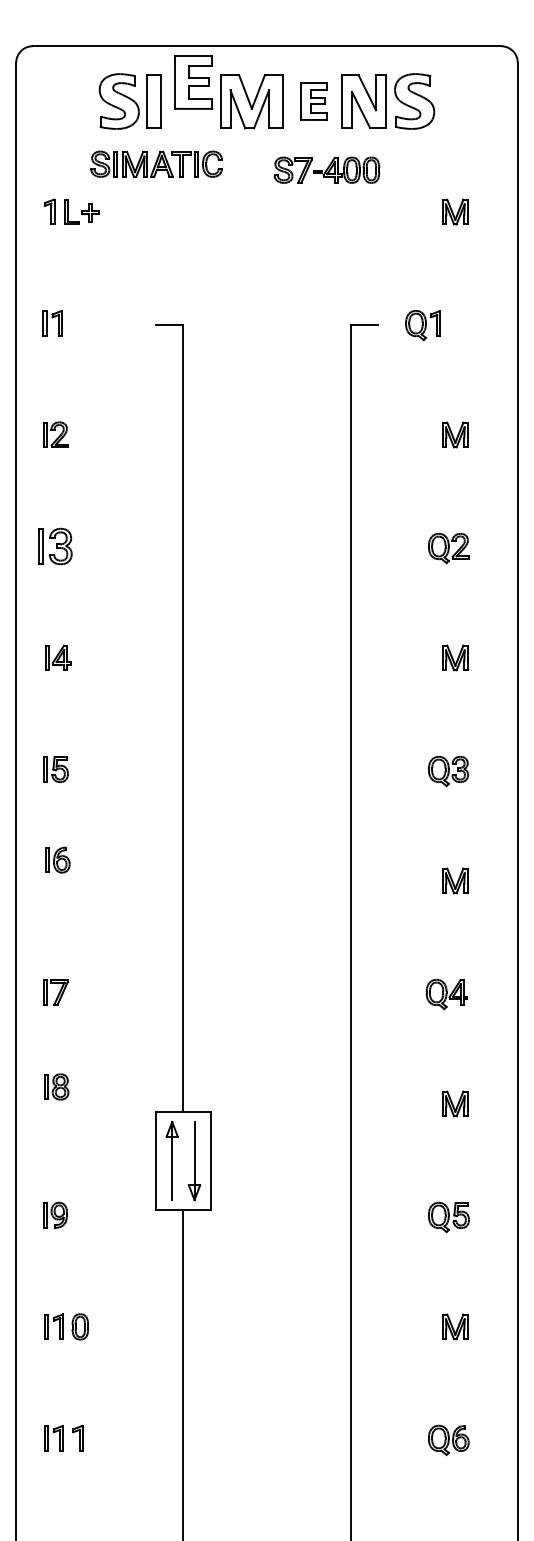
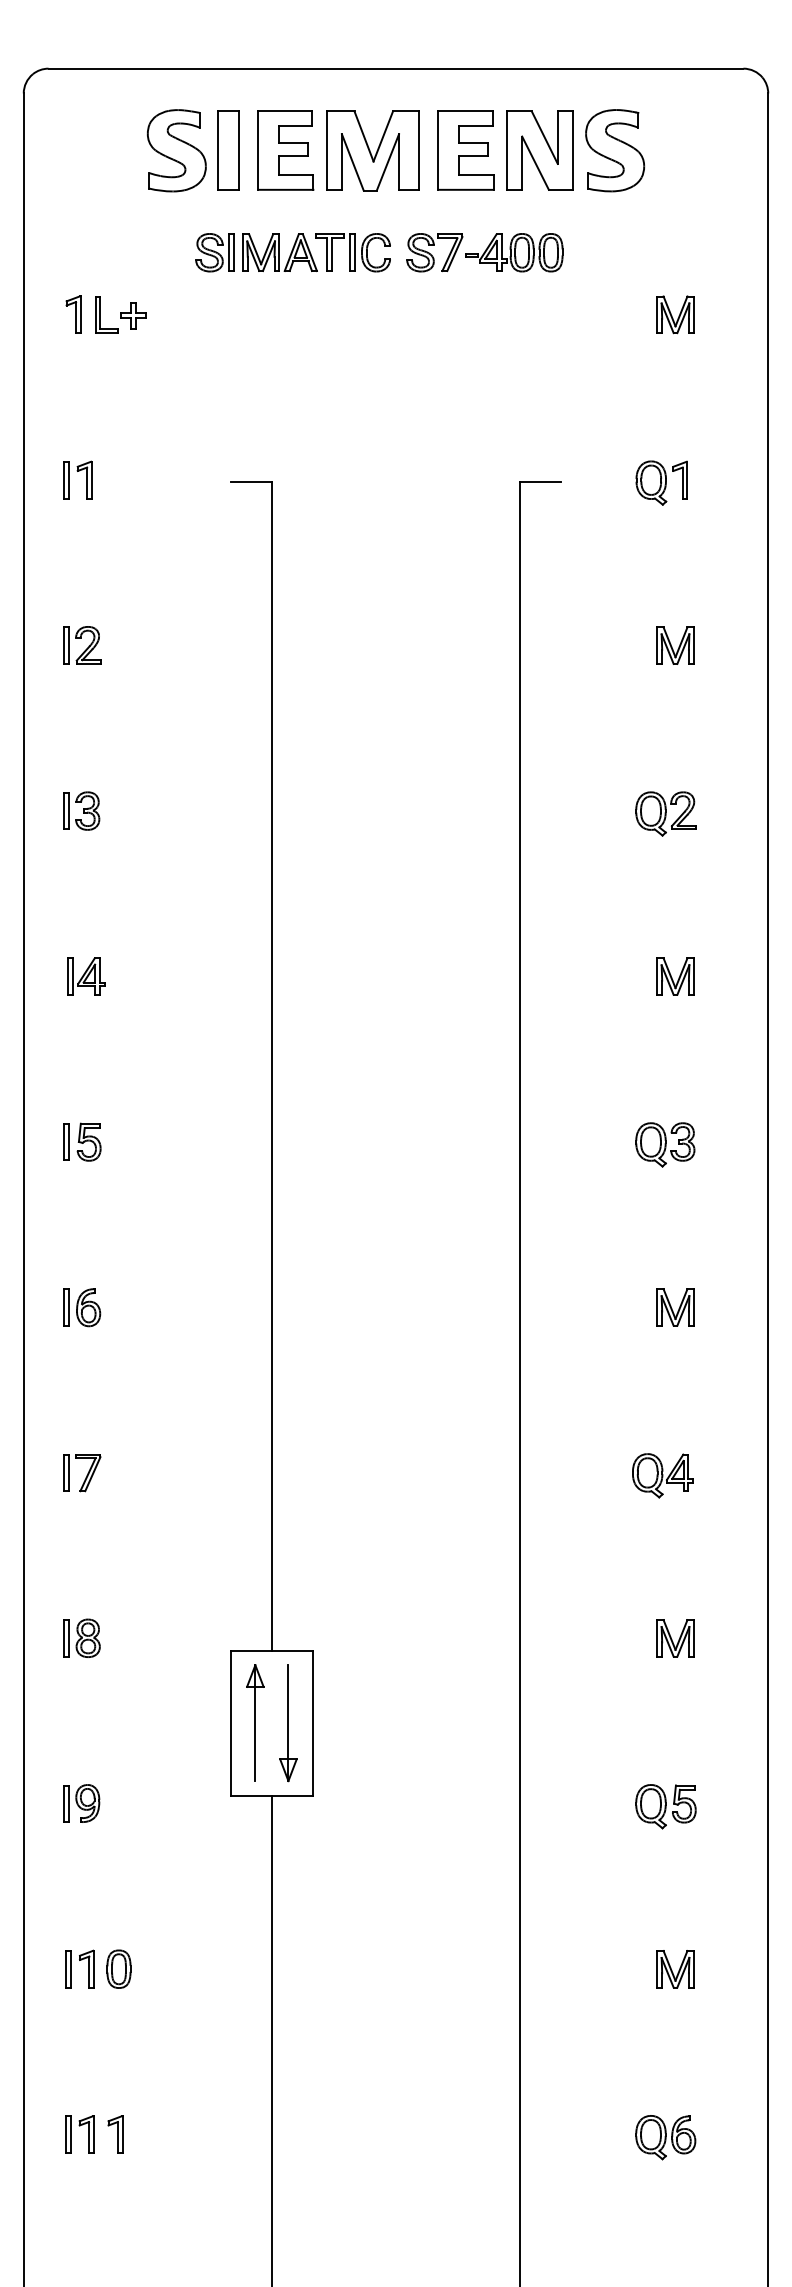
part: (193, 82) -> (285, 150), moved
part: (313, 101) -> (465, 150), size x1.43
part: (156, 163) -> (292, 251), moved
part: (422, 325) -> (660, 483), moved
part: (55, 546) -> (82, 811), size x0.71
part: (57, 859) -> (82, 1306), moved
part: (56, 1086) -> (82, 1637), moved

